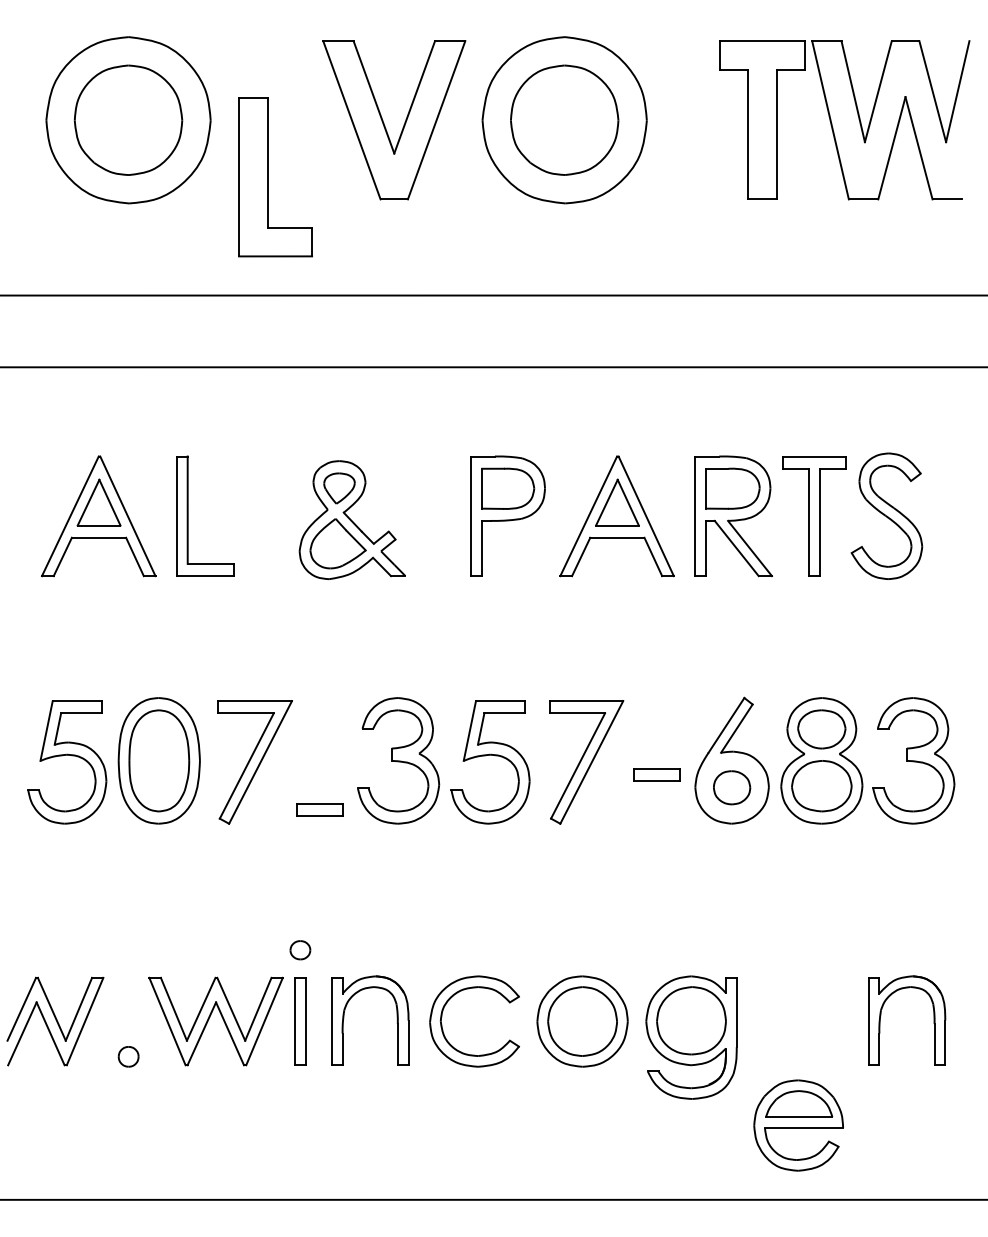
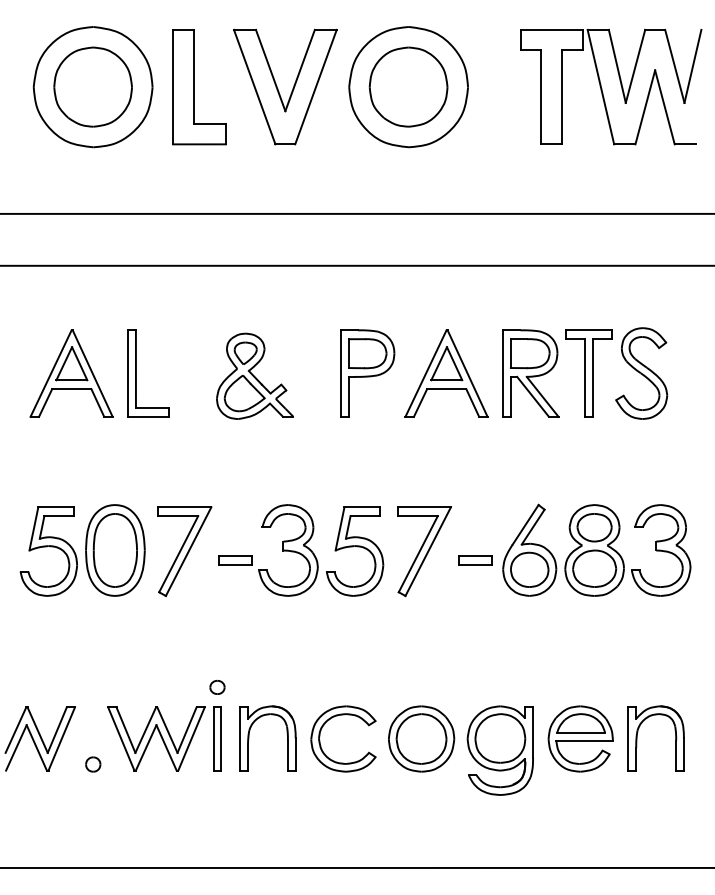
part: (268, 177) -> (194, 87), moved
part: (731, 787) -> (529, 569), size x1.43
part: (319, 809) -> (235, 560), moved
part: (798, 1125) -> (580, 738), moved

